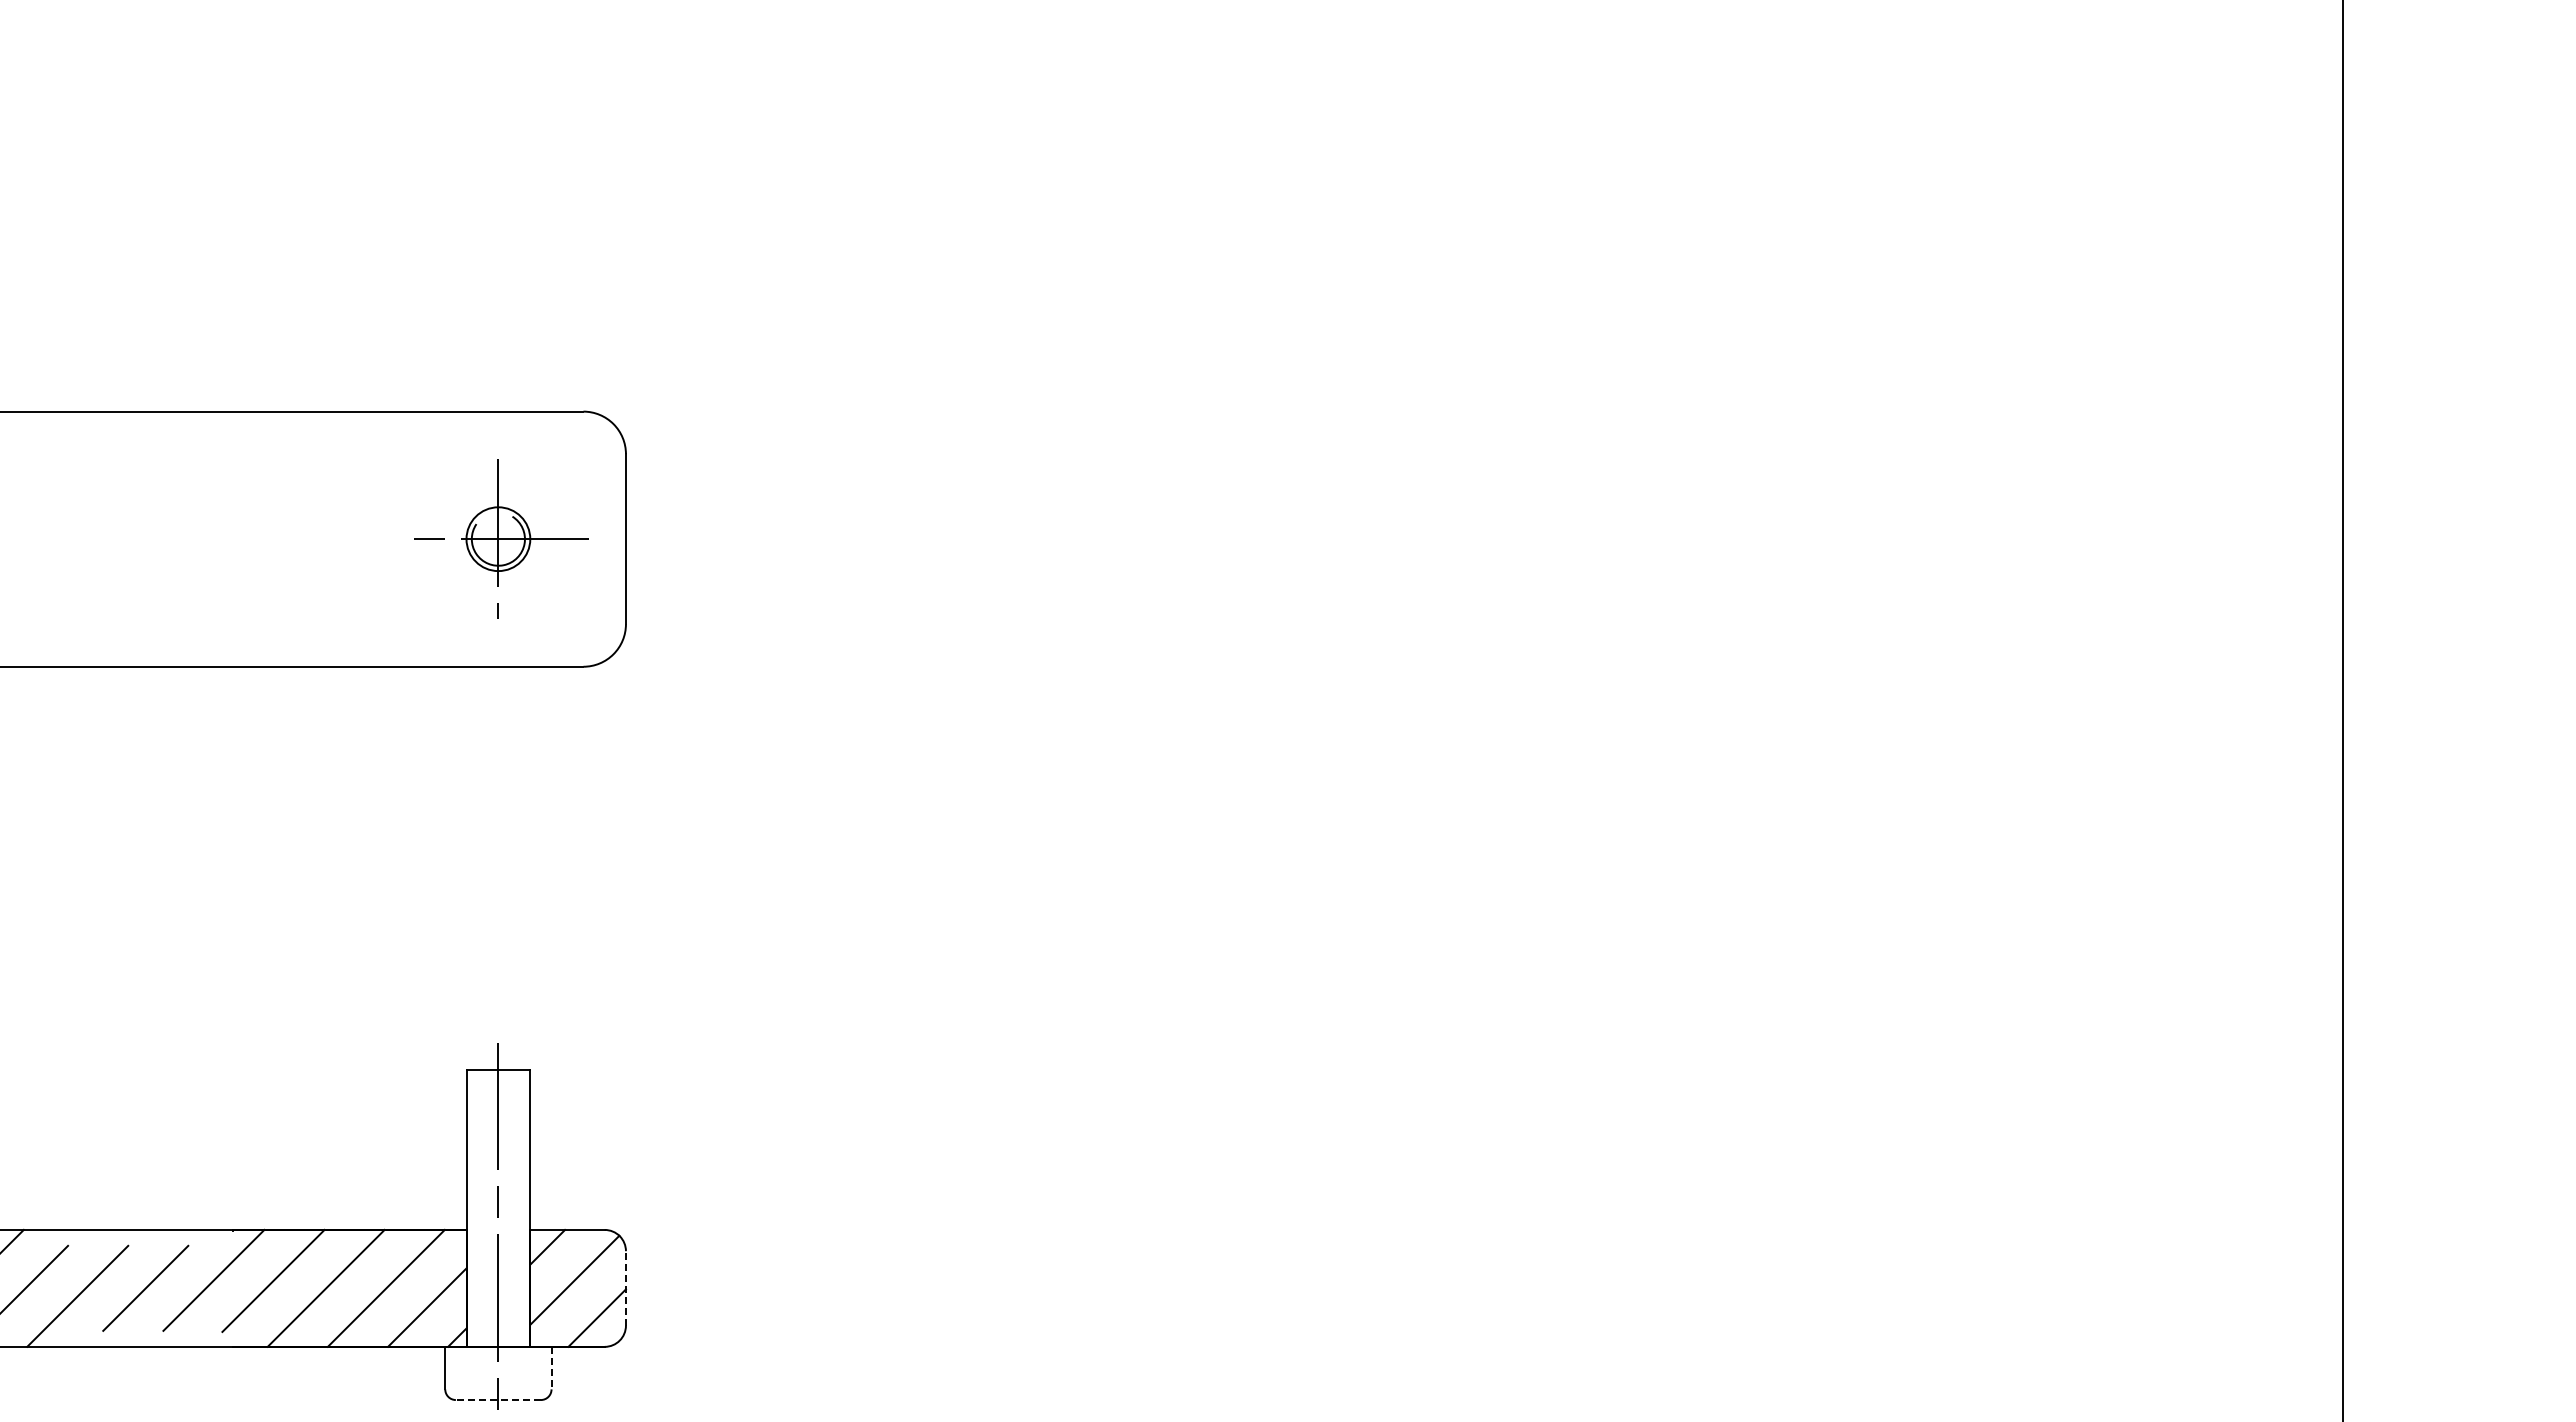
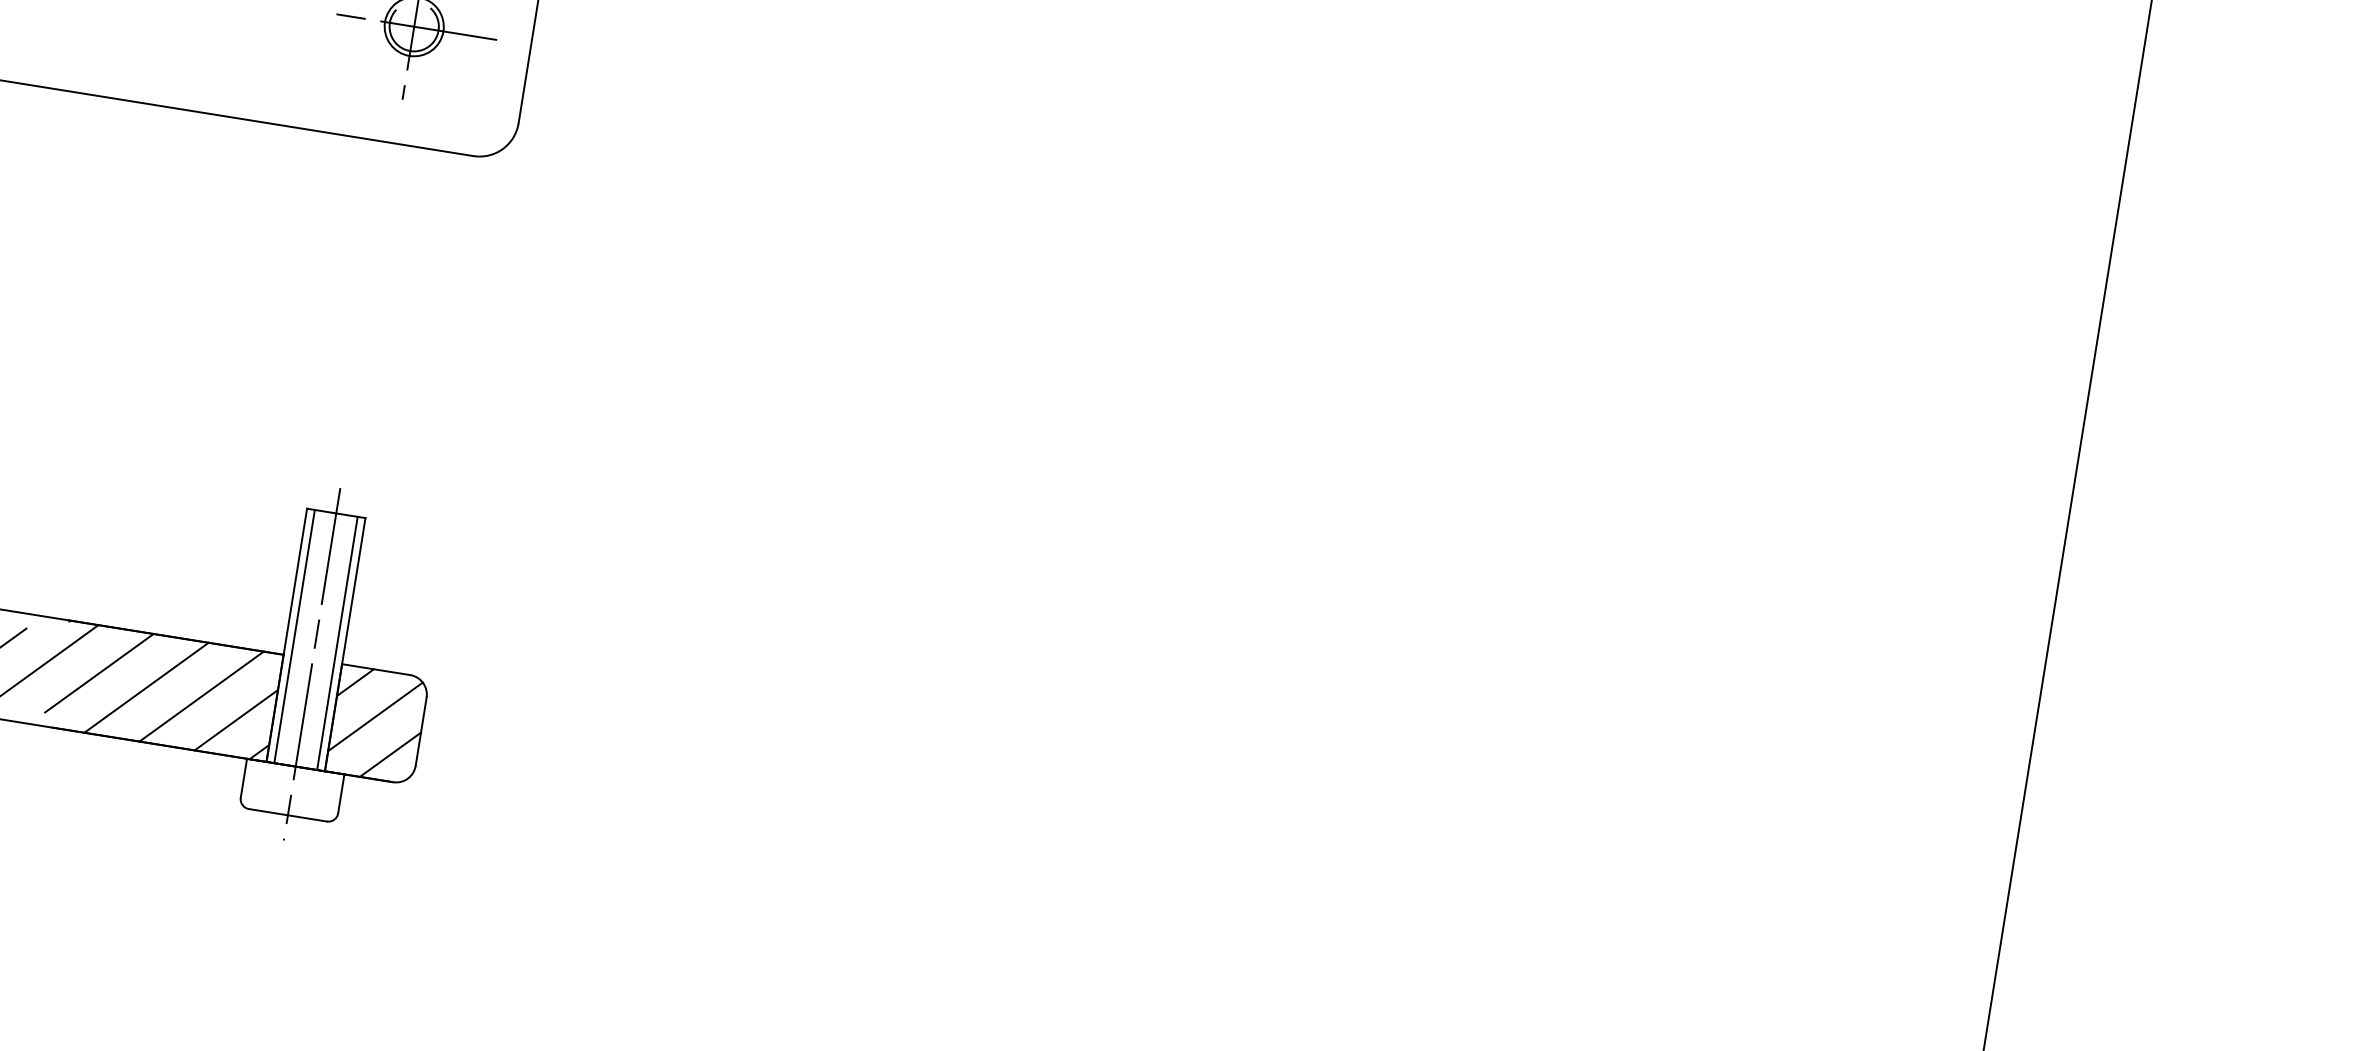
line: (475, 1208) -> (295, 636), added
line: (521, 1208) -> (337, 643), added
line: (625, 1287) -> (420, 730), dashed -> solid
line: (551, 1368) -> (341, 794), dashed -> solid
line: (498, 1400) -> (287, 815), dashed -> solid

